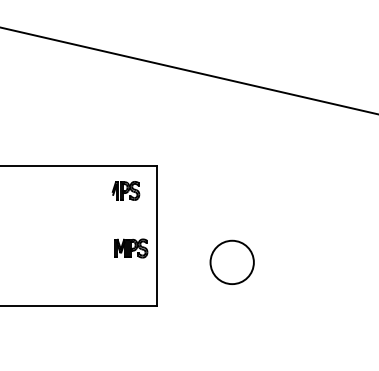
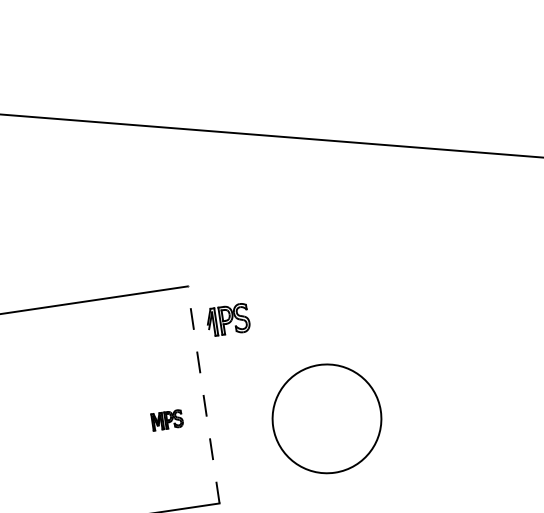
part: (125, 190) -> (227, 319), moved
line: (156, 235) -> (203, 394), solid -> dashed
part: (131, 248) -> (167, 420), size x0.6
circle: (231, 262) -> (325, 419), size x1.6

